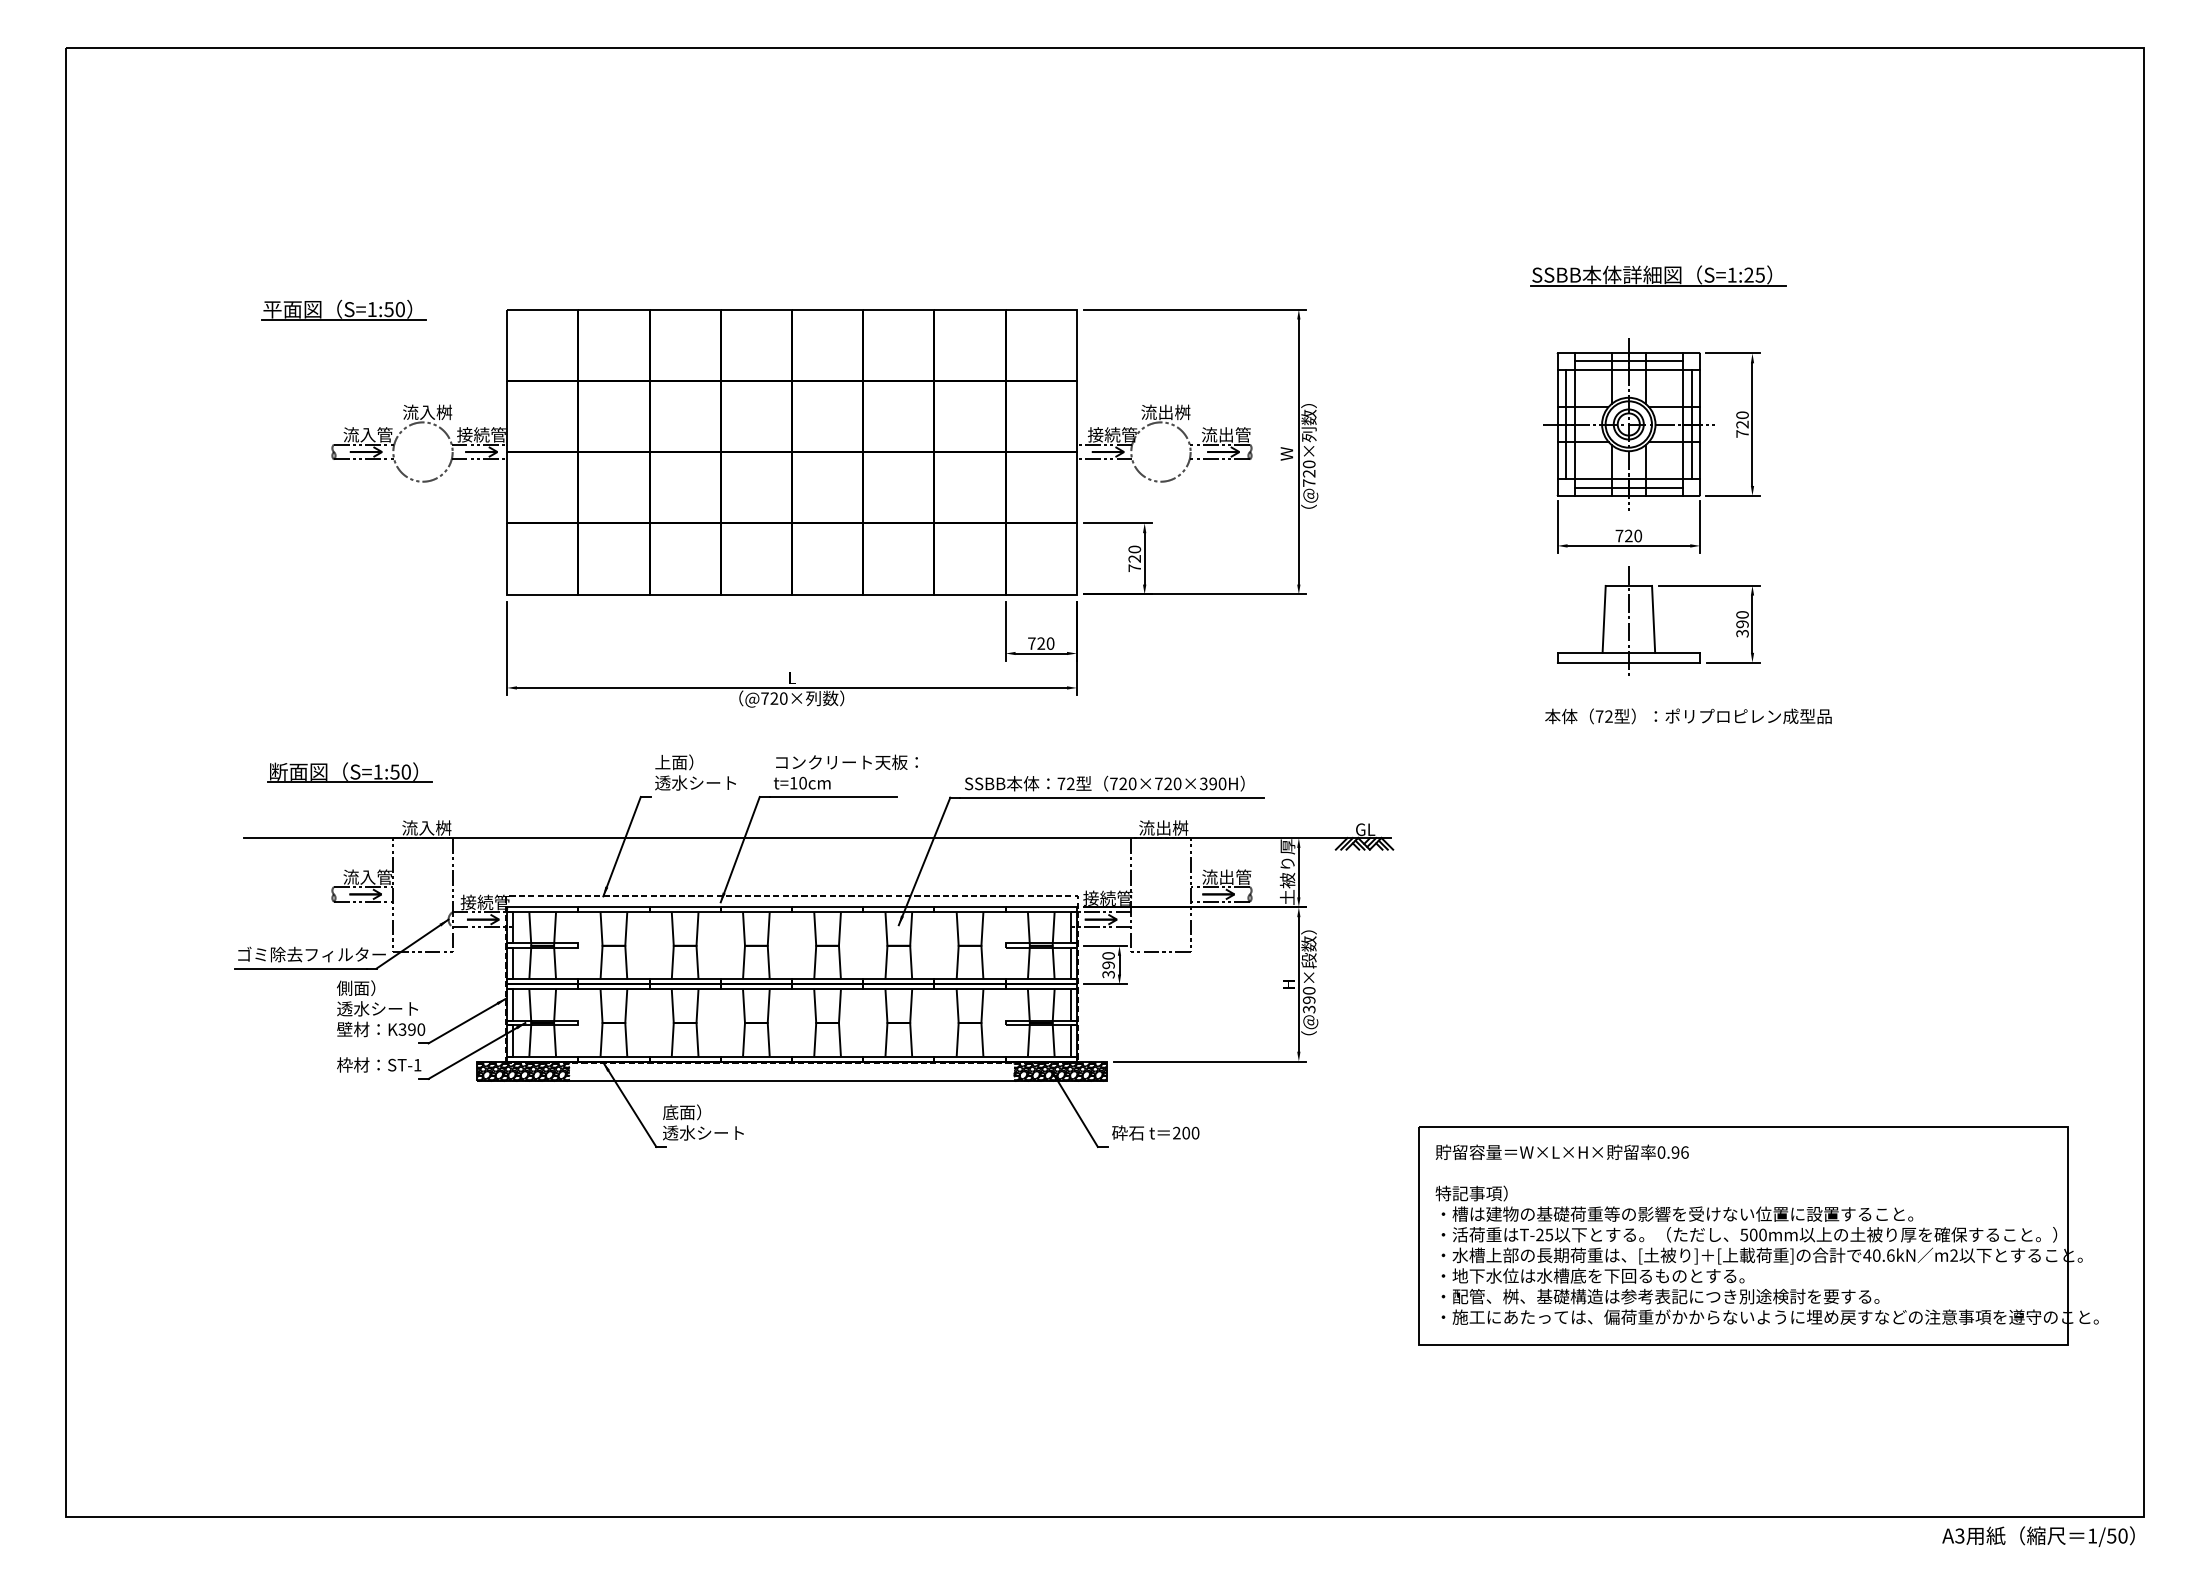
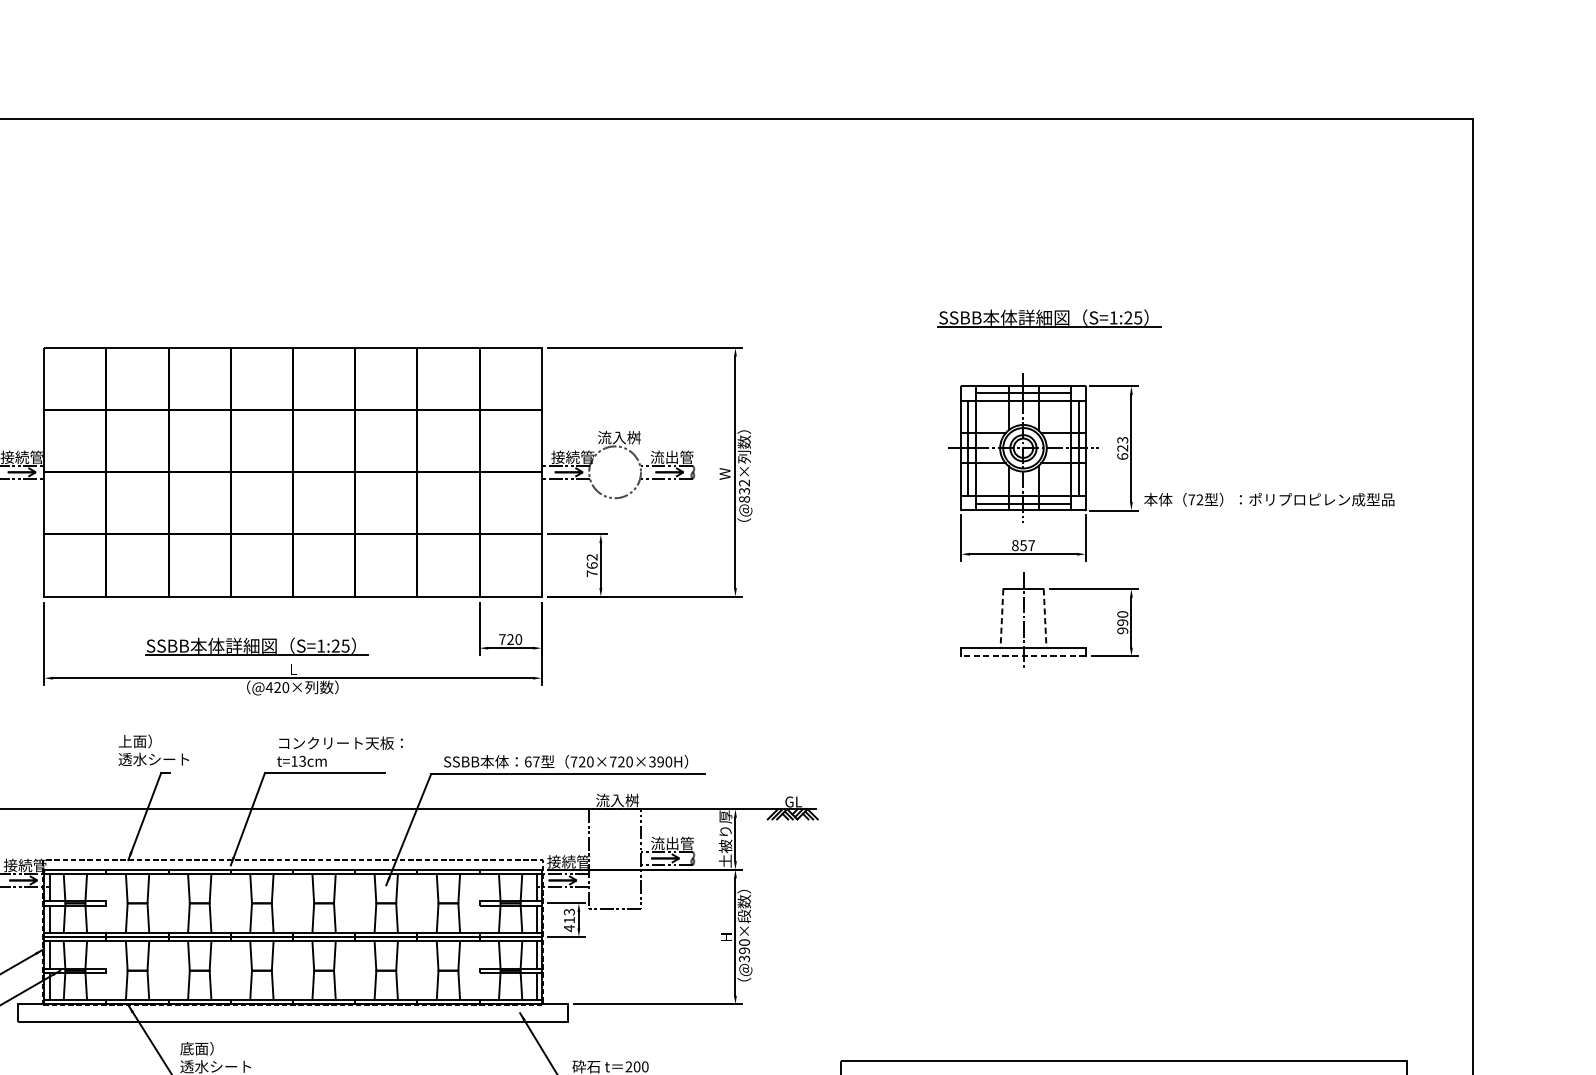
text: (1165, 411) -> (619, 436), 流出桝 -> 流入桝
text: (1742, 424) -> (1122, 448), 720 -> 623
text: (1309, 473) -> (744, 491), @720× -> @832×
text: (1628, 535) -> (1023, 545), 720 -> 857
text: (1134, 553) -> (591, 560), 720 -> 762
line: (1604, 620) -> (1002, 619), solid -> dashed
line: (1653, 620) -> (1045, 619), solid -> dashed
text: (1742, 633) -> (1122, 630), 390 -> 990
part: (750, 651) -> (256, 646), added
line: (1628, 662) -> (1023, 656), solid -> dashed
text: (764, 698) -> (269, 687), @720× -> @420×
text: (1688, 716) -> (1269, 499), moved
text: (695, 772) -> (153, 750), moved
text: (802, 783) -> (302, 761), t=10cm -> t=13cm
text: (1065, 783) -> (531, 761), 72 -> 67
text: (1163, 827) -> (617, 800), 流出桝 -> 流入桝
text: (1108, 965) -> (569, 920), 390 -> 413
hatch: (523, 1071) -> (58, 1013), removed
hatch: (1060, 1071) -> (527, 1013), removed

